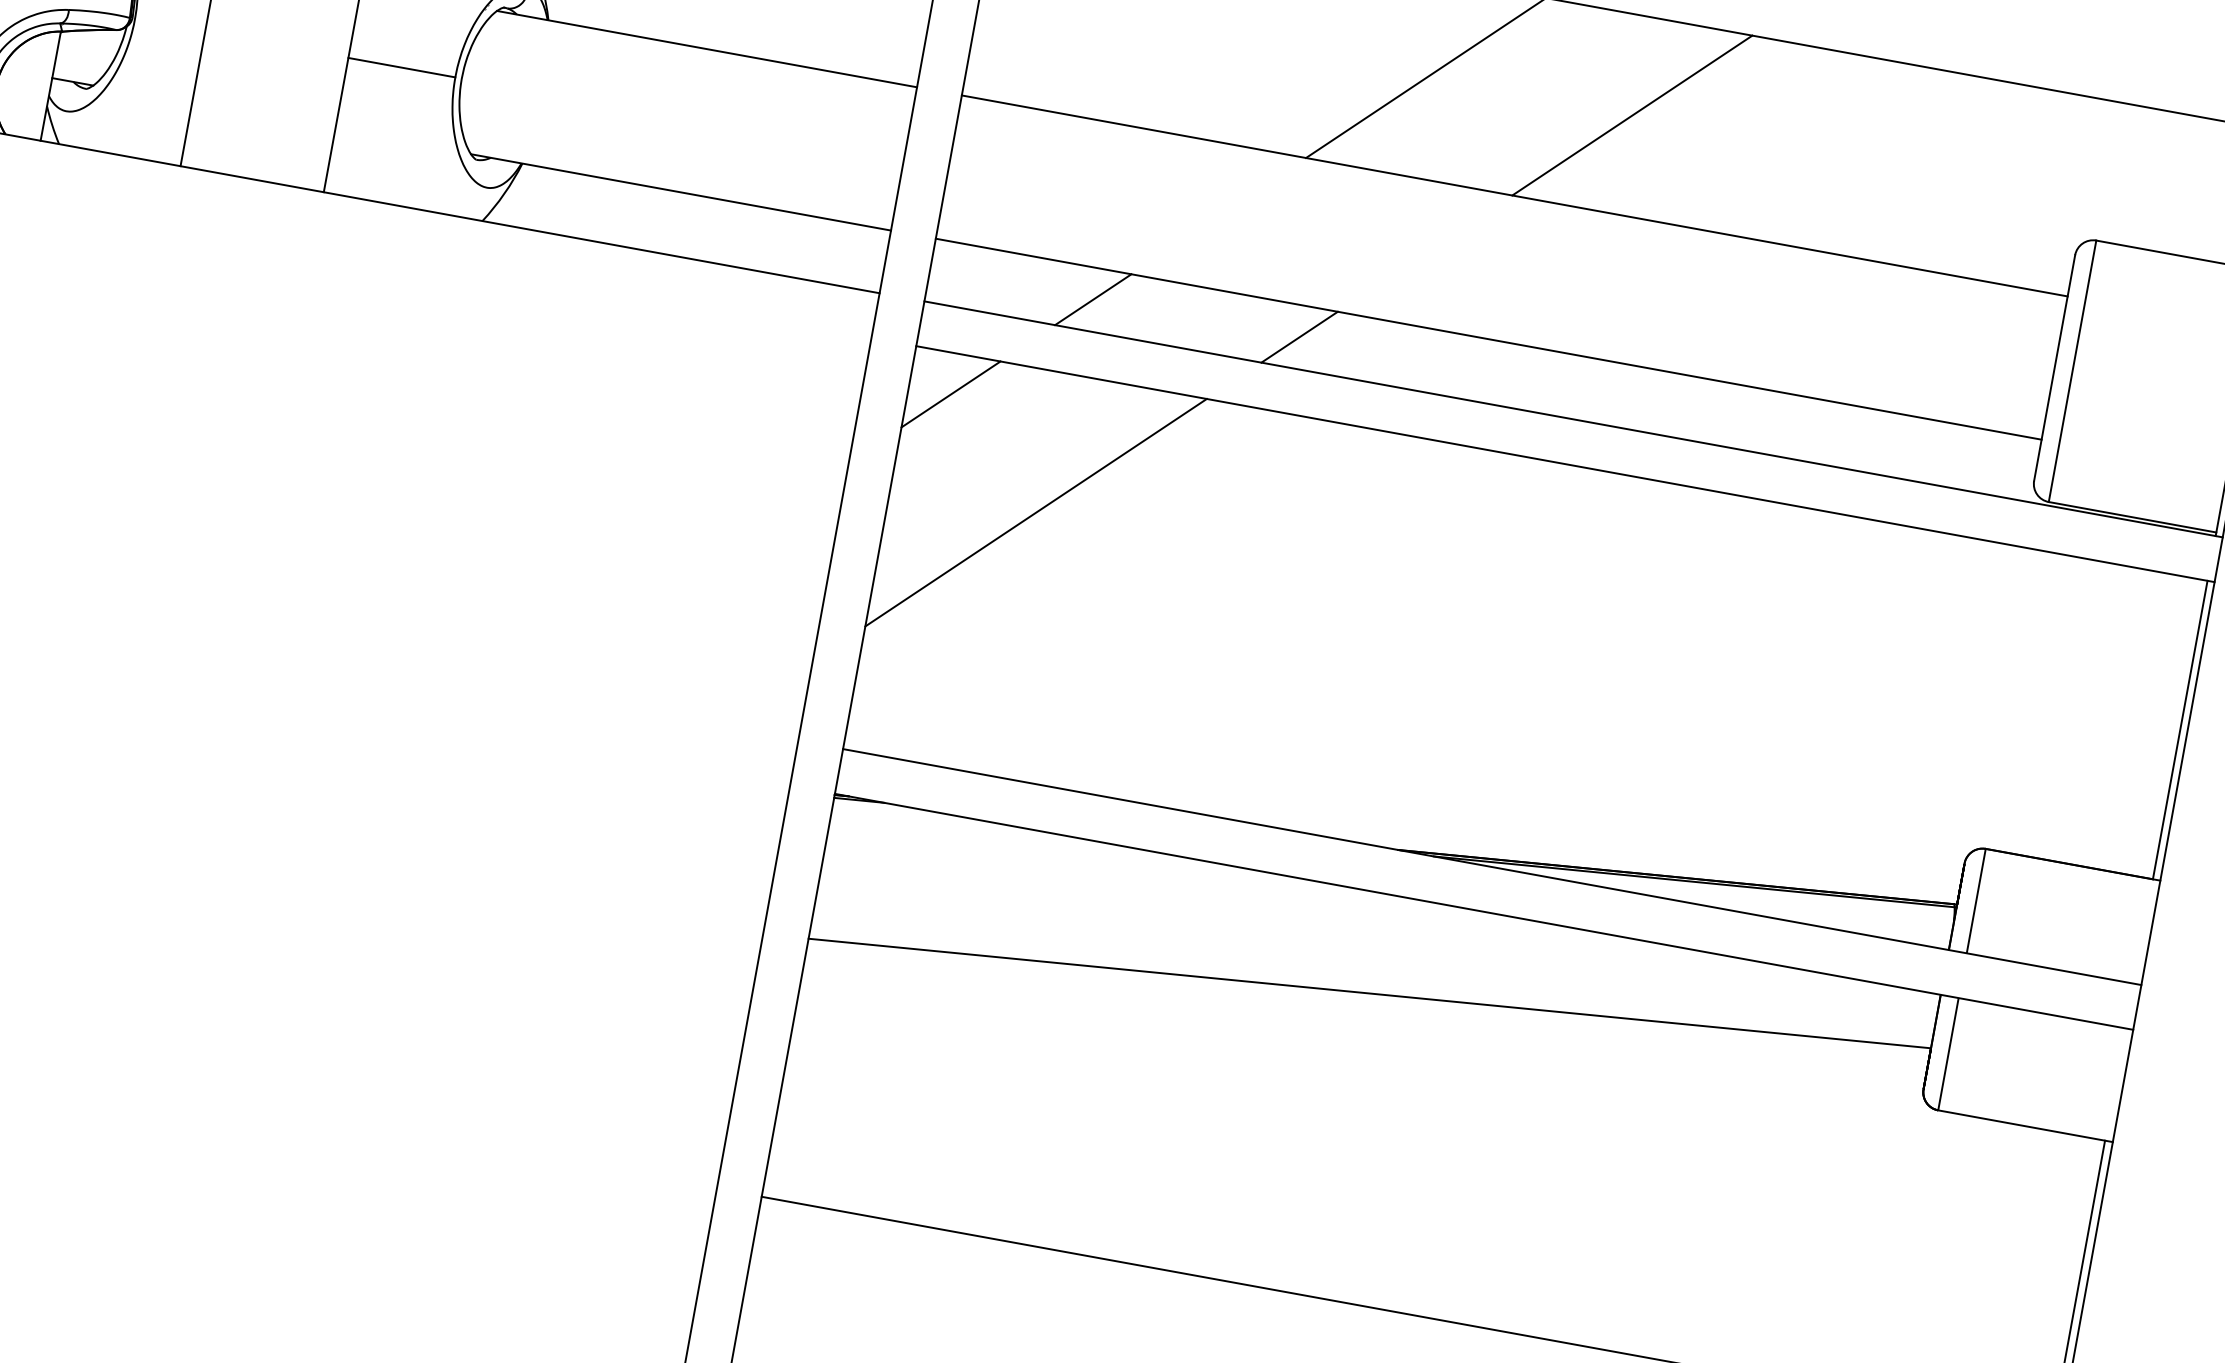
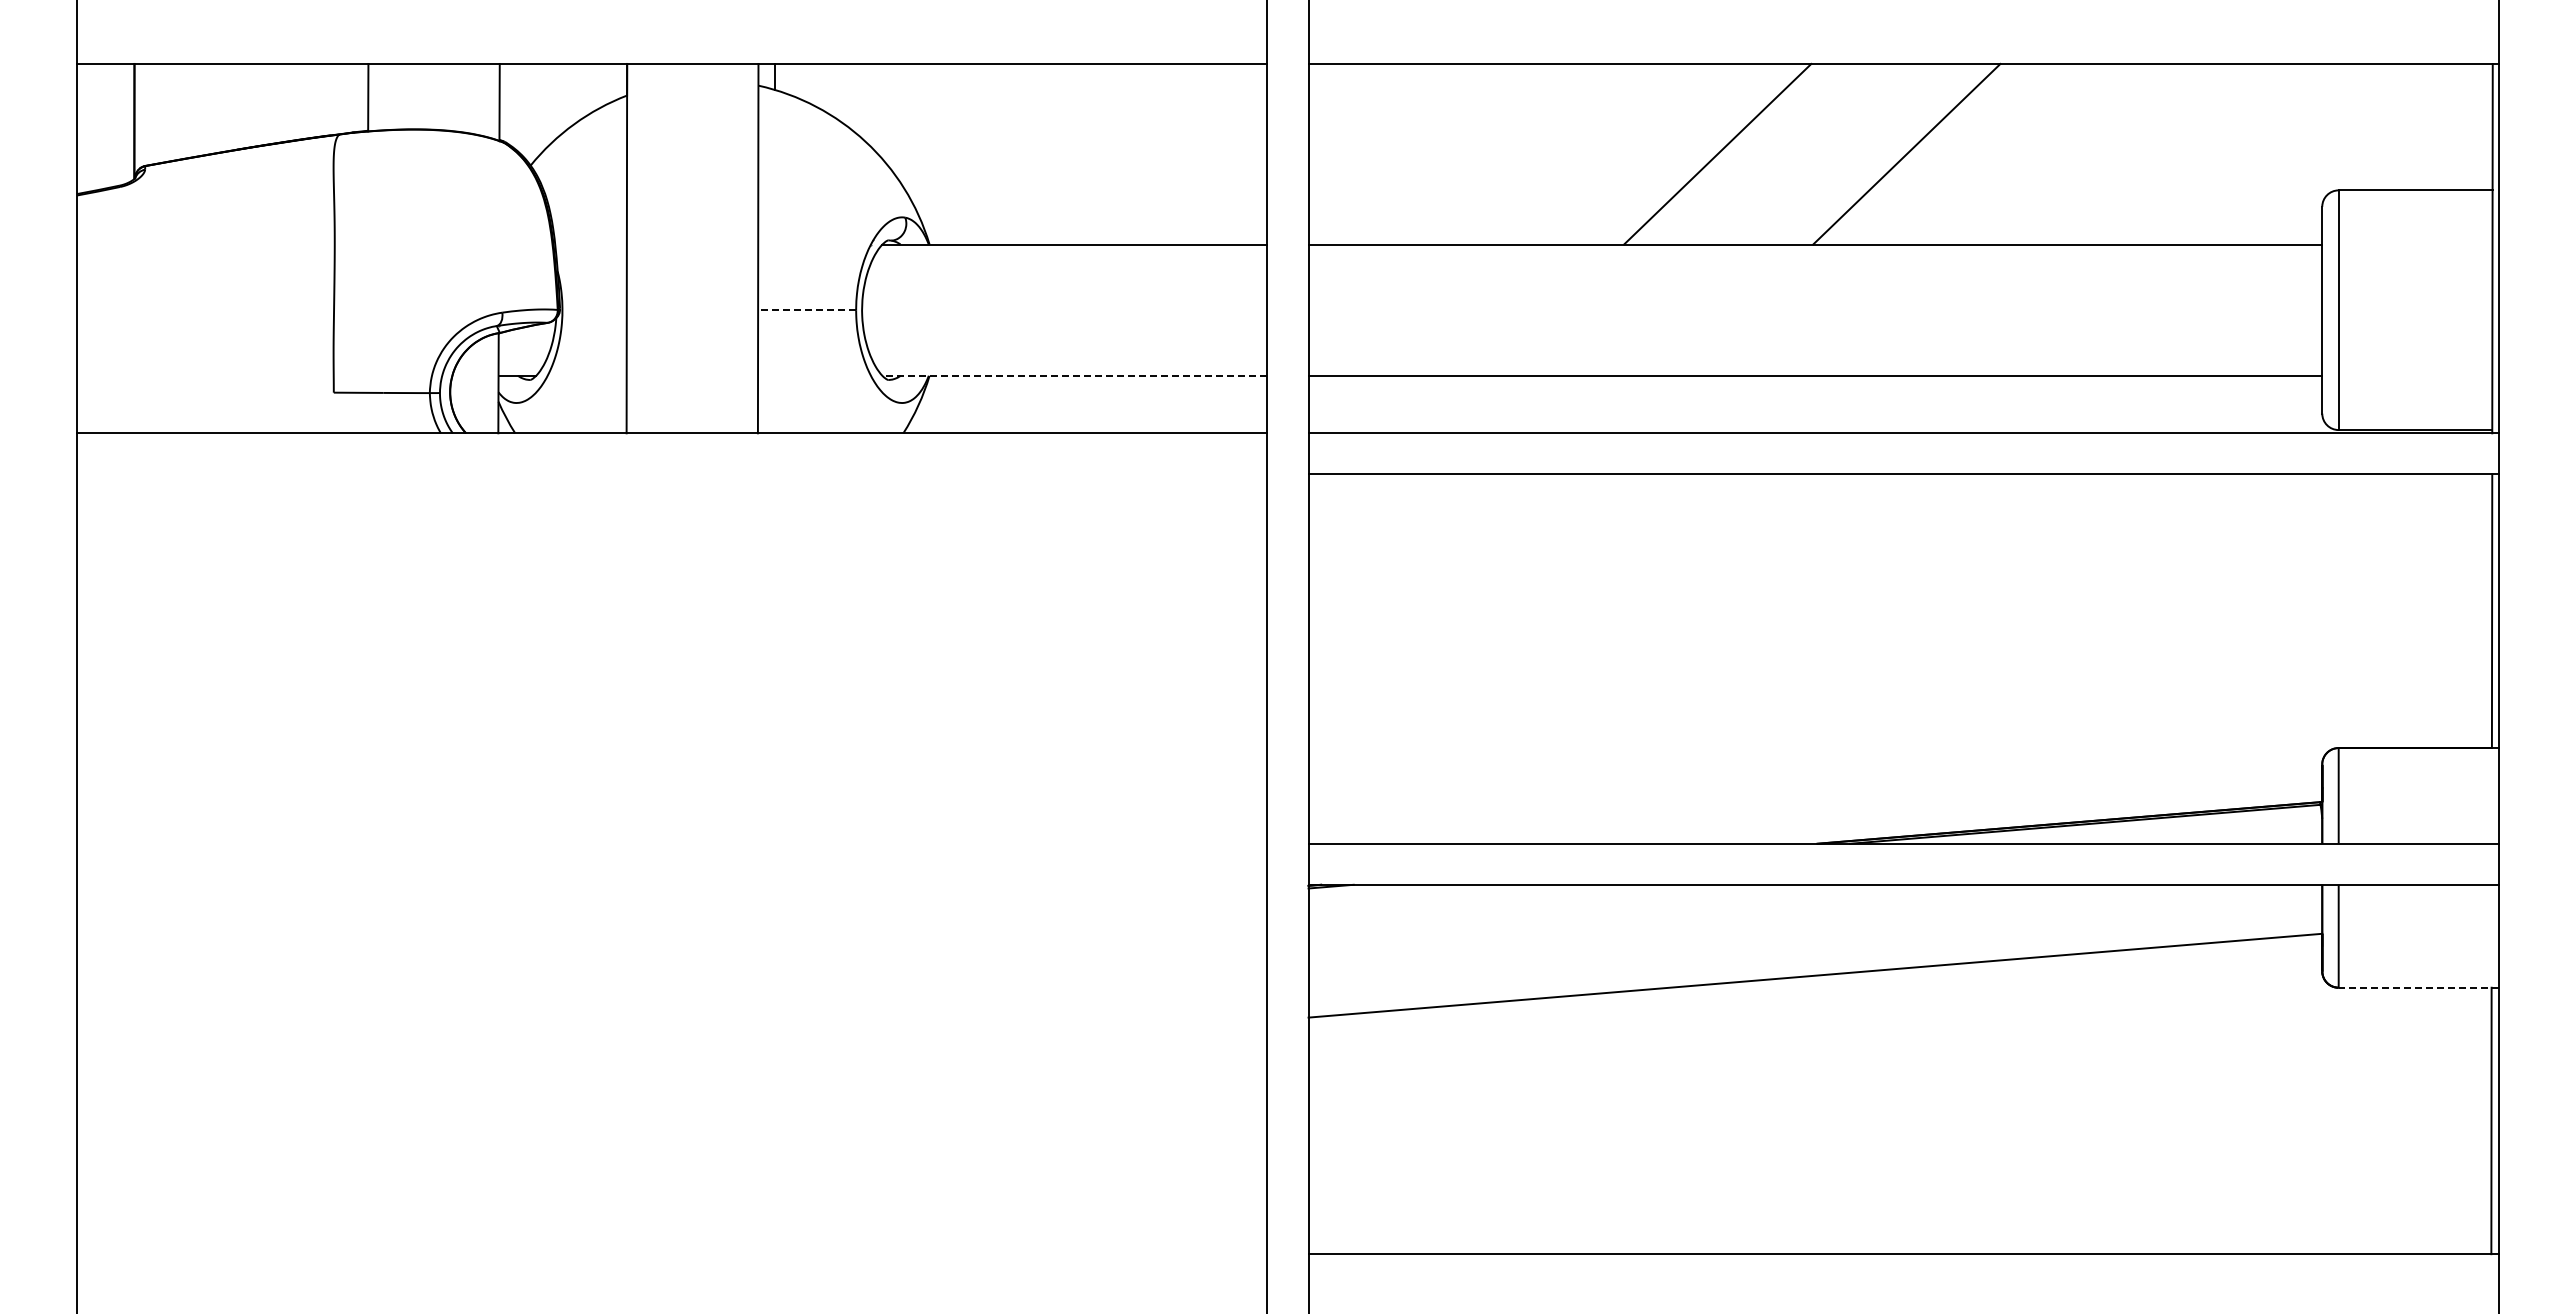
line: (401, 67) -> (806, 310), solid -> dashed
line: (680, 191) -> (1074, 375), solid -> dashed
line: (1092, 299) -> (1457, 404), removed
line: (1299, 337) -> (1647, 404), removed
line: (950, 394) -> (1346, 511), removed
line: (1035, 512) -> (1441, 602), removed
line: (2025, 1125) -> (2418, 987), solid -> dashed

